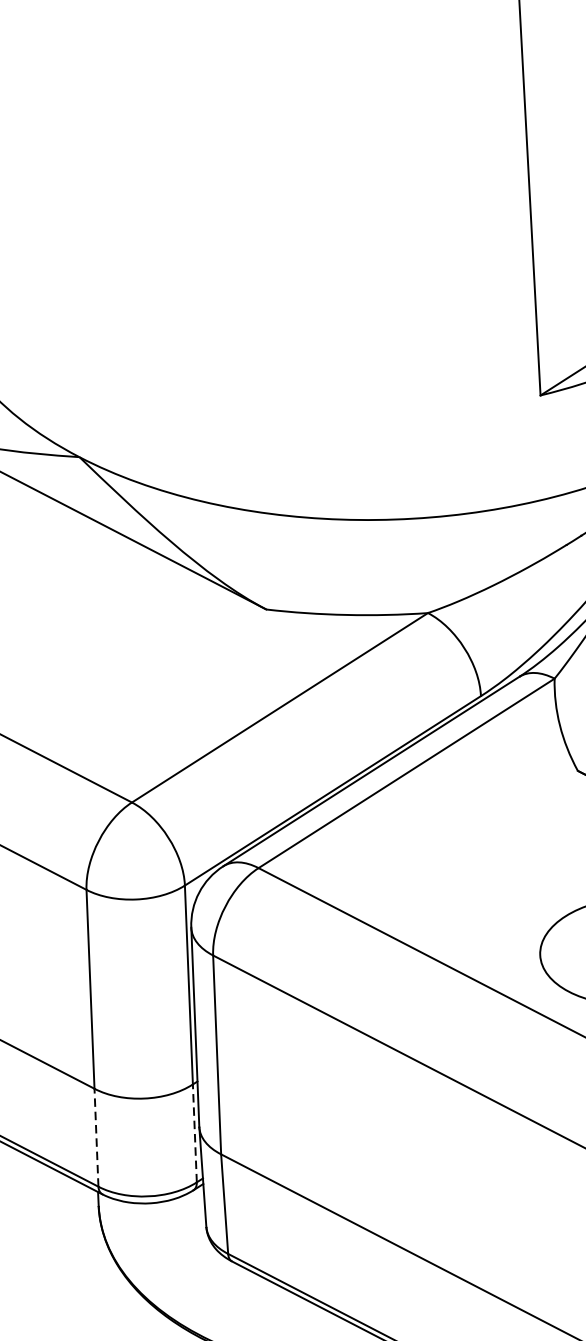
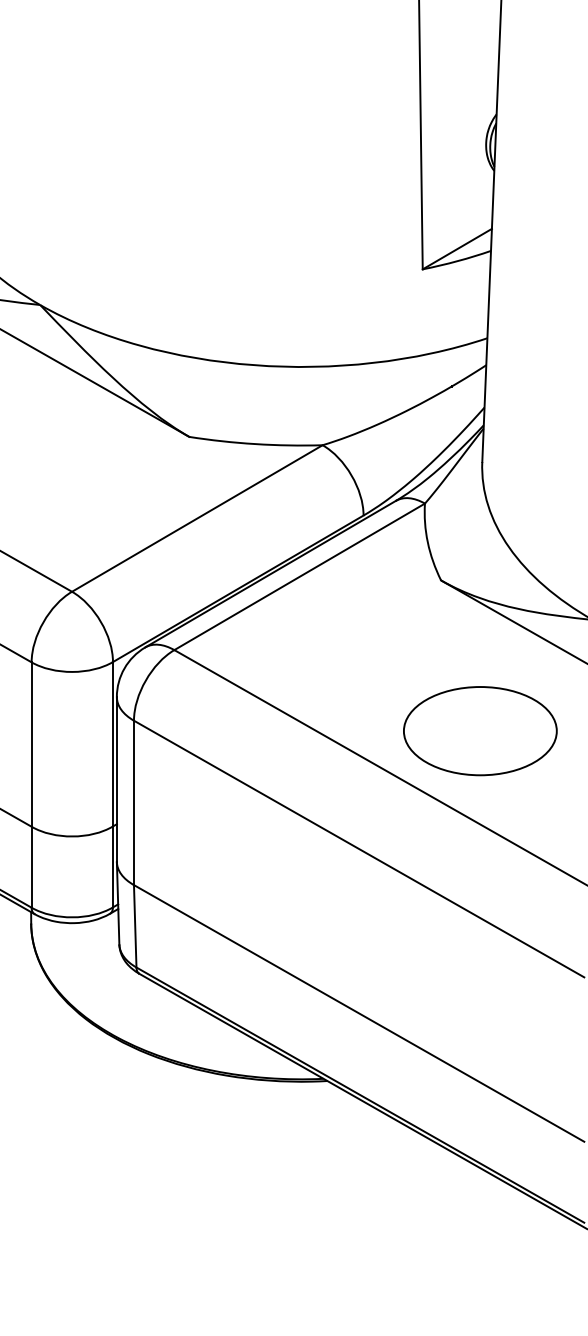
line: (194, 1132) -> (112, 866), dashed -> solid
line: (96, 1136) -> (31, 866), dashed -> solid

